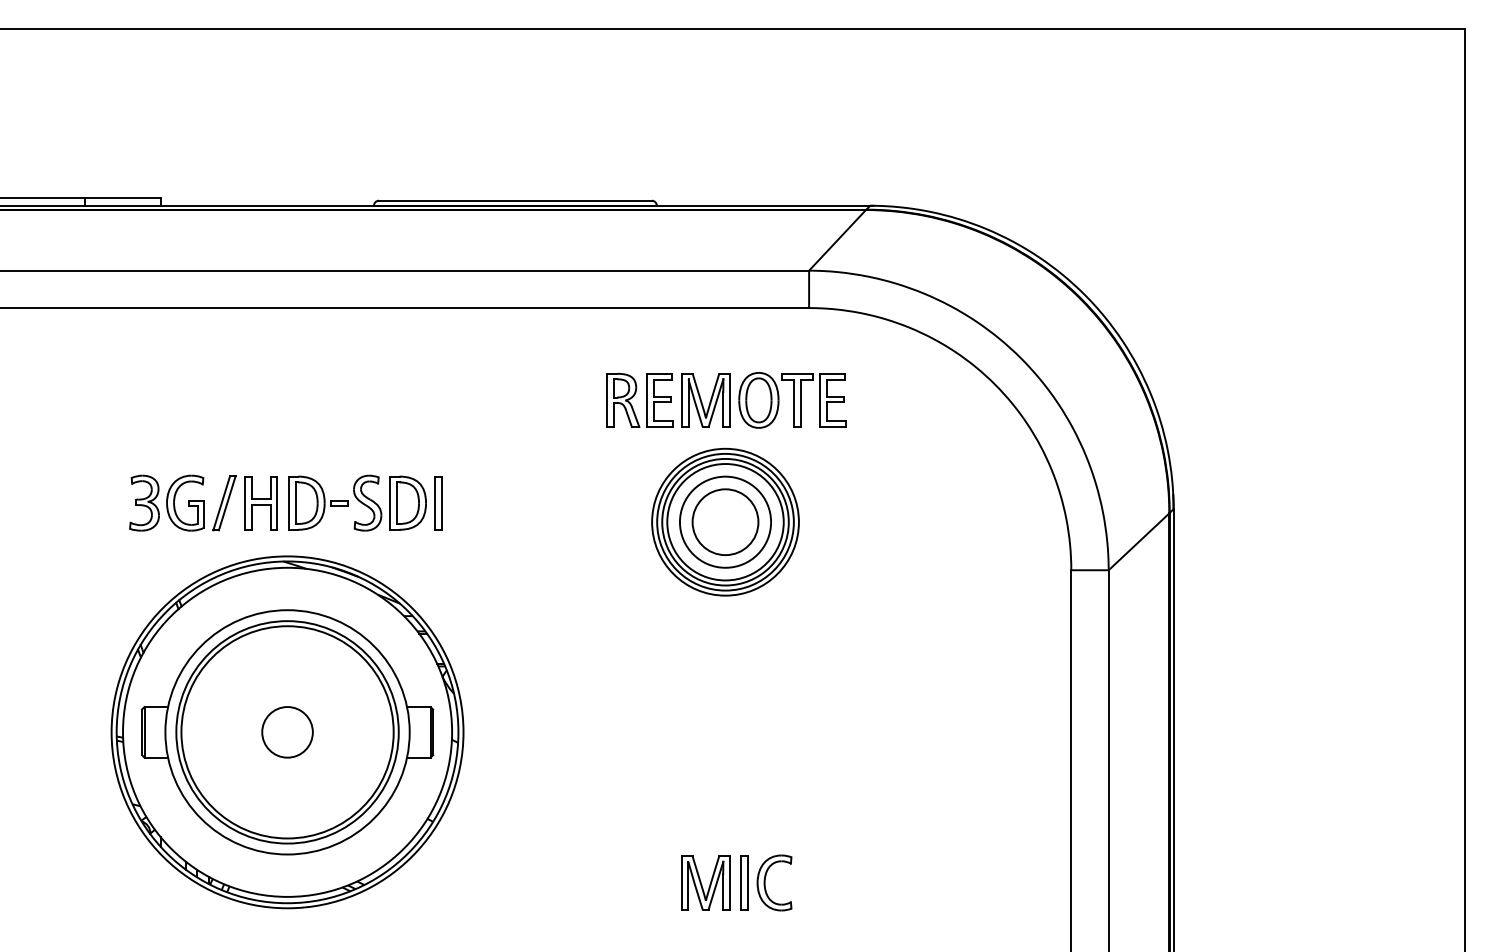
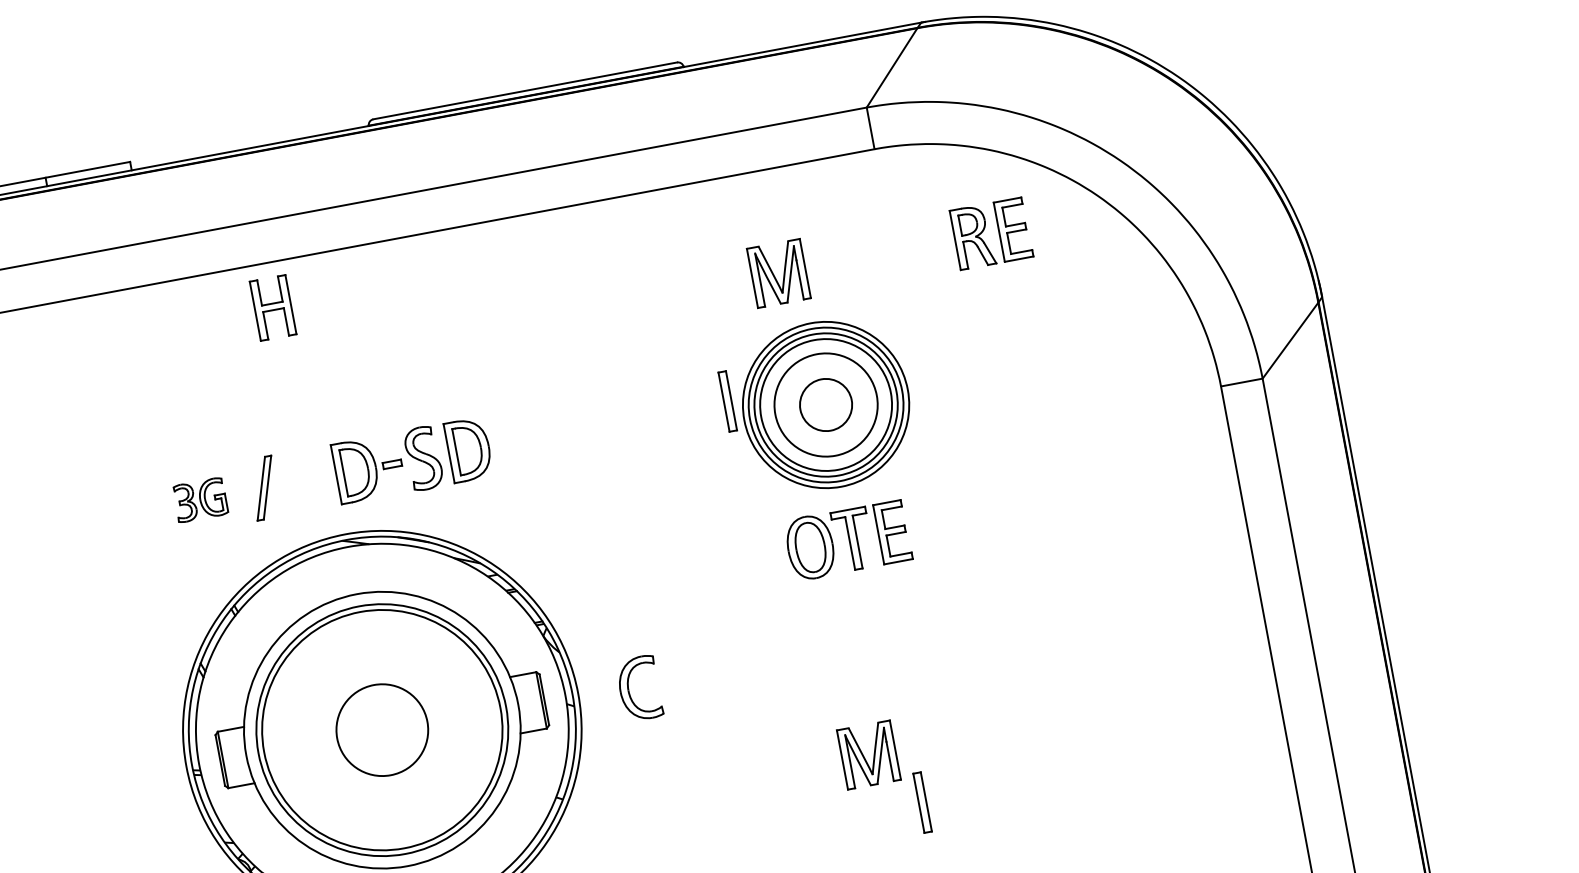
part: (639, 399) -> (990, 232), moved
part: (792, 400) -> (847, 540), moved
part: (166, 502) -> (199, 499), size x0.6
part: (260, 503) -> (272, 308), moved
part: (438, 503) -> (727, 401), moved
circle: (725, 522) -> (826, 405), size x0.7
circle: (287, 732) -> (382, 730), size x1.6
part: (705, 882) -> (868, 754), moved
part: (765, 882) -> (629, 689), moved

